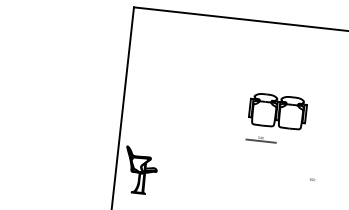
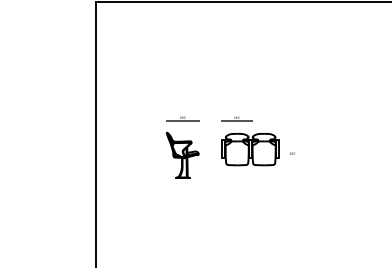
part: (277, 111) -> (250, 149), moved
part: (207, 132) -> (182, 118), added
part: (140, 170) -> (182, 155), moved

